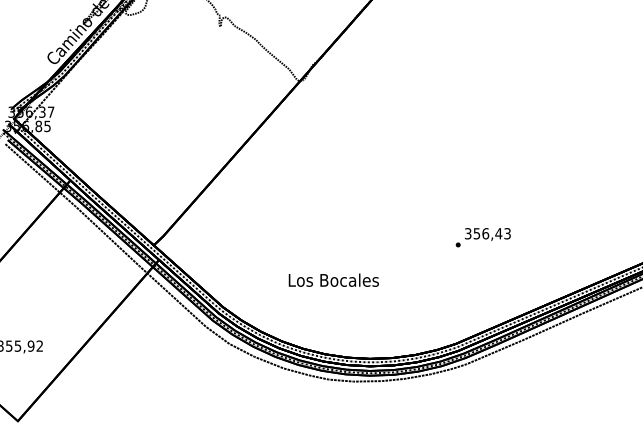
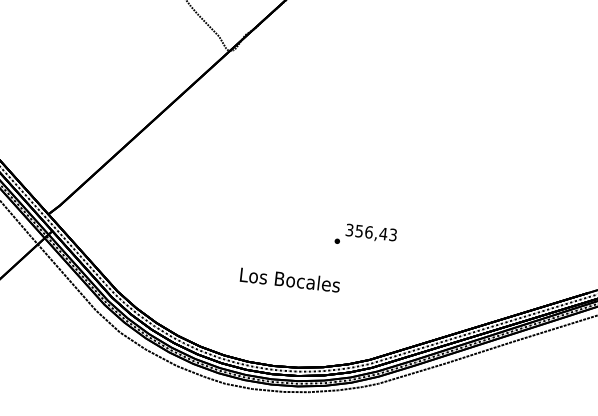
text: (482, 237) -> (365, 236), moved
text: (333, 279) -> (289, 279), moved

